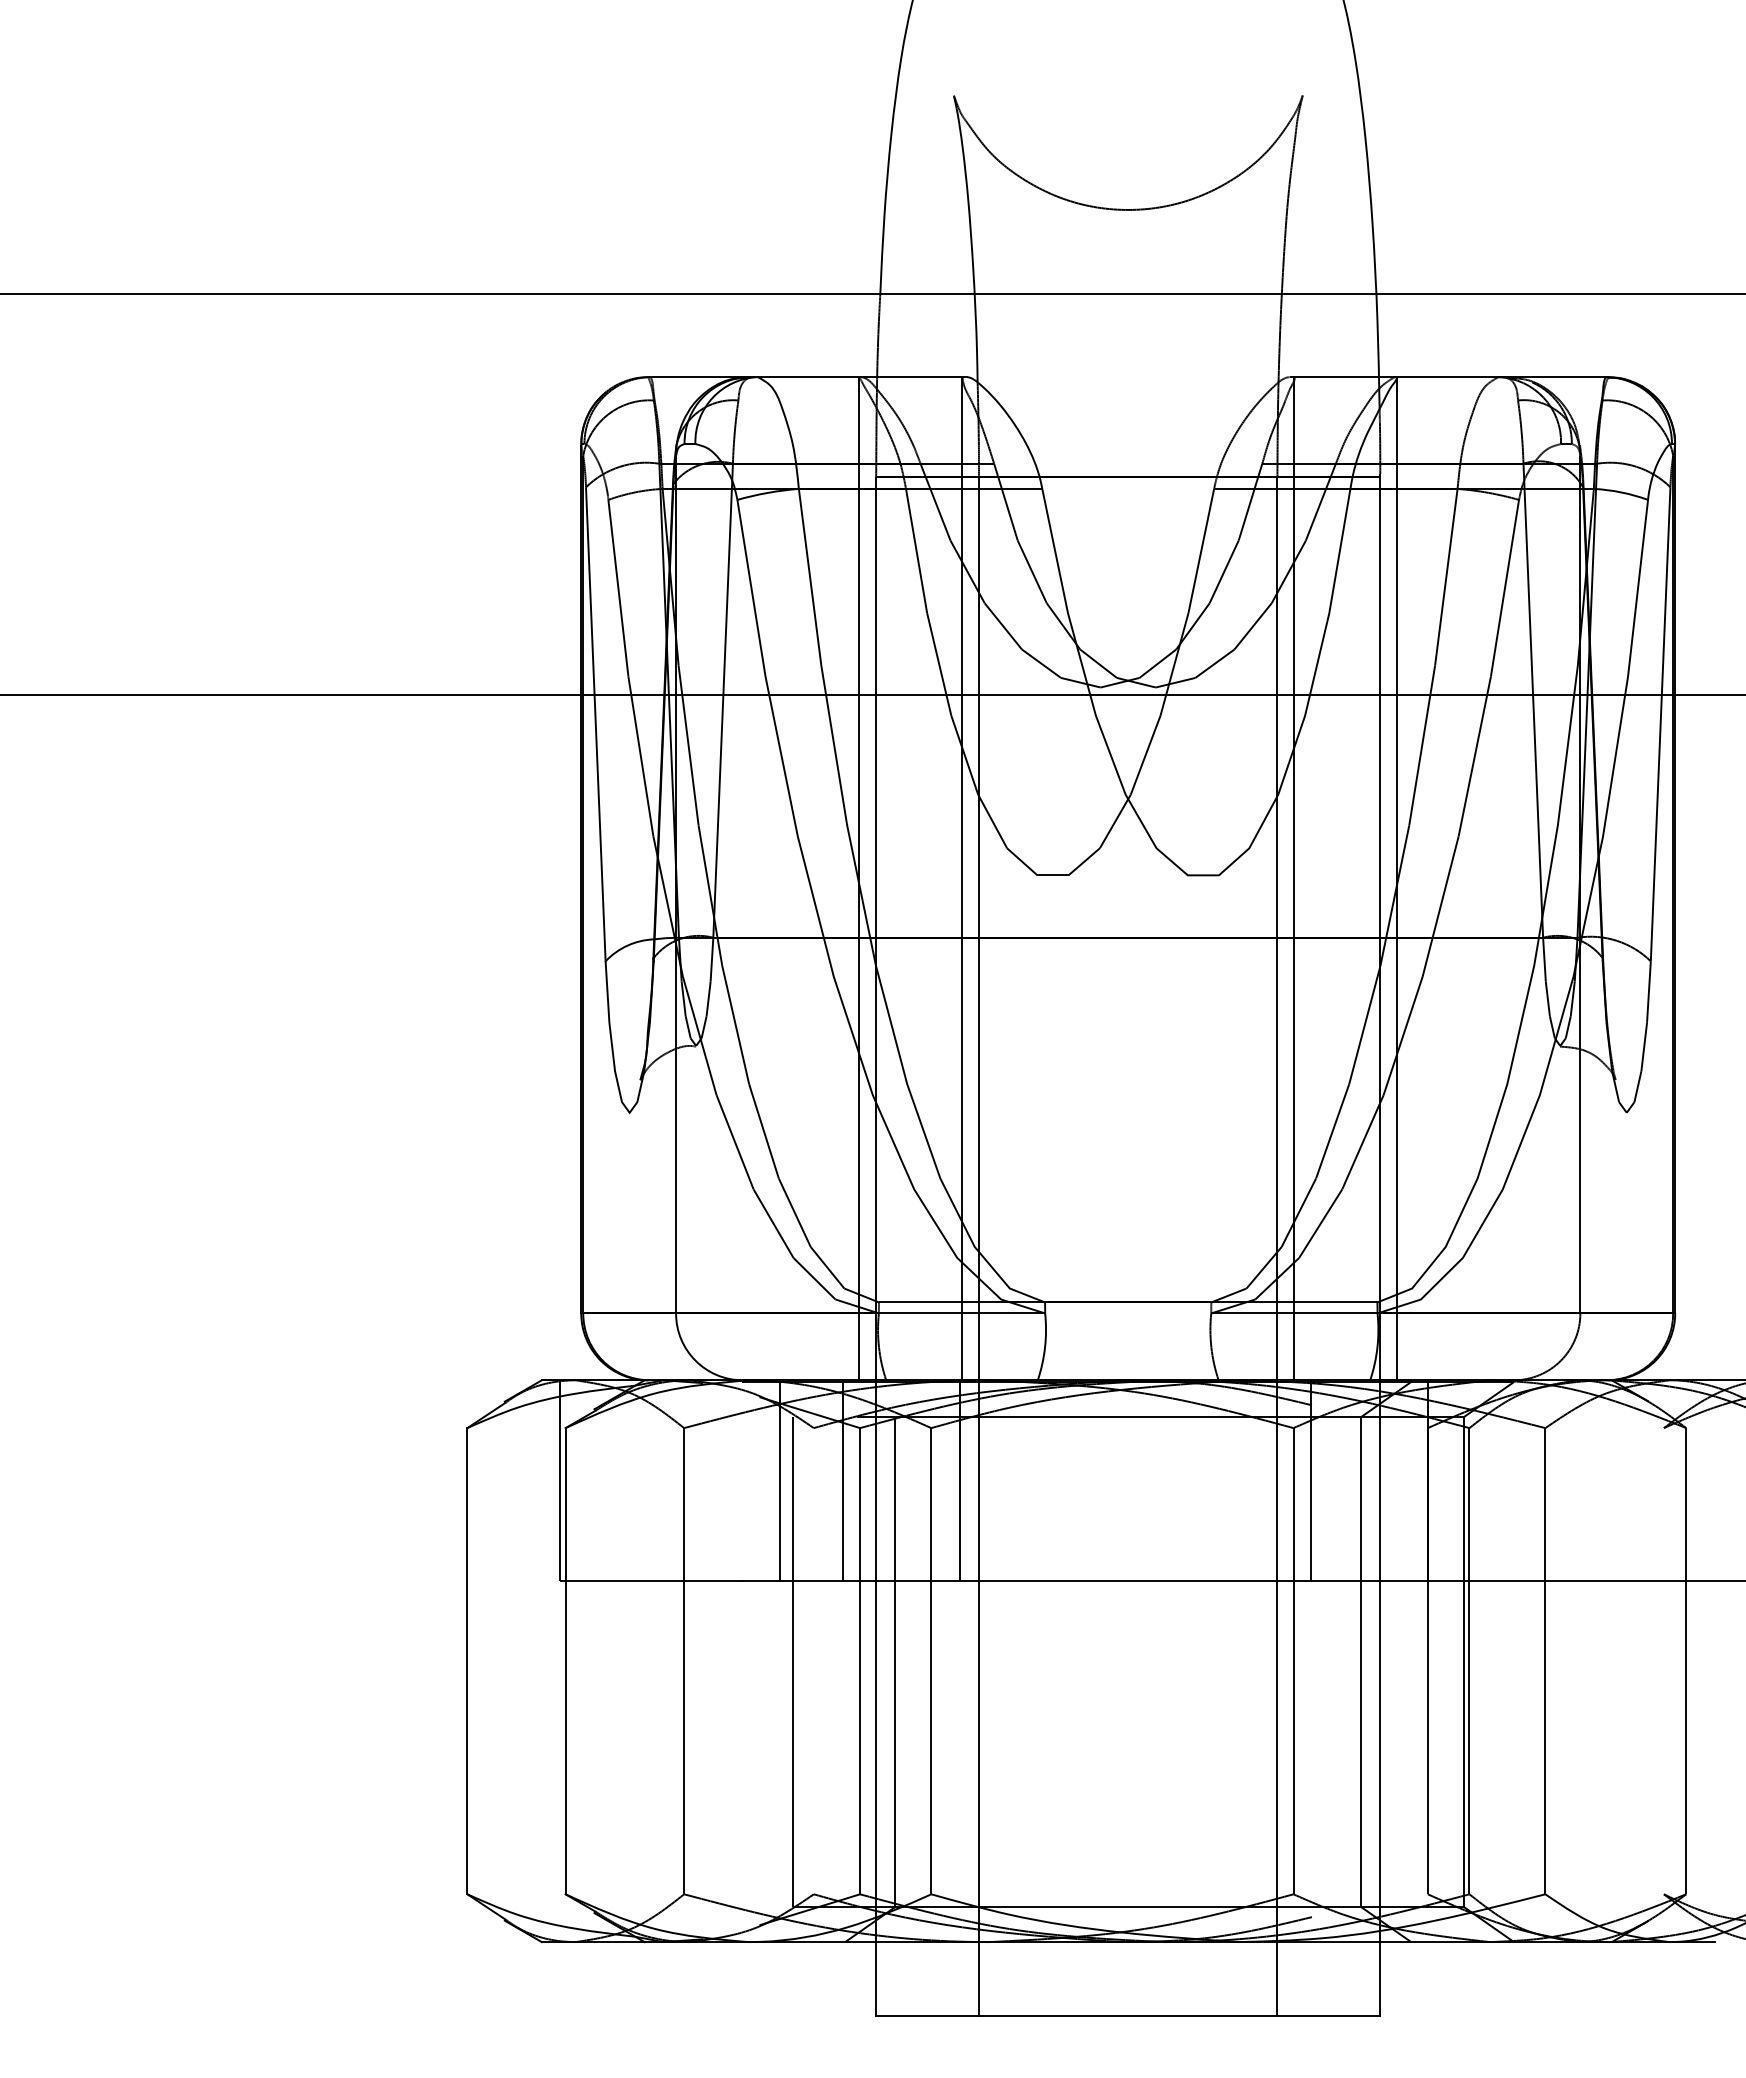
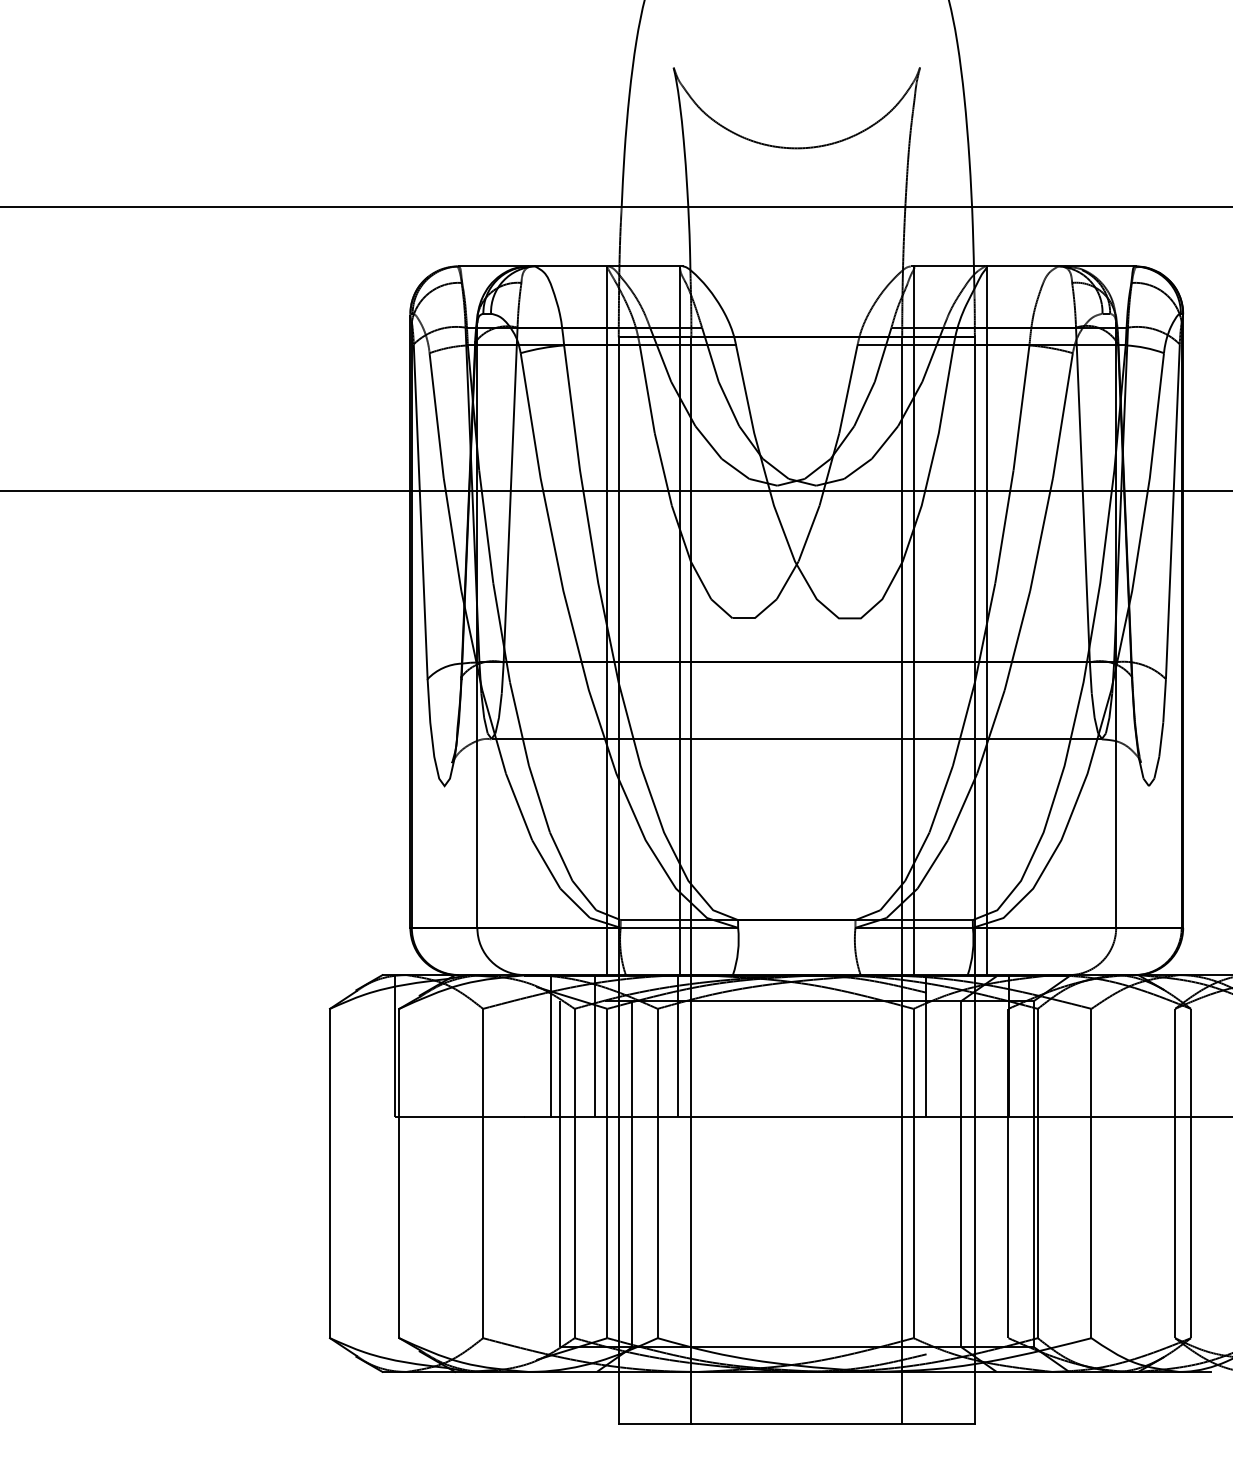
line: (1128, 1045) -> (796, 738), added
line: (813, 1661) -> (574, 1173), added
line: (1663, 1661) -> (1174, 1173), added

